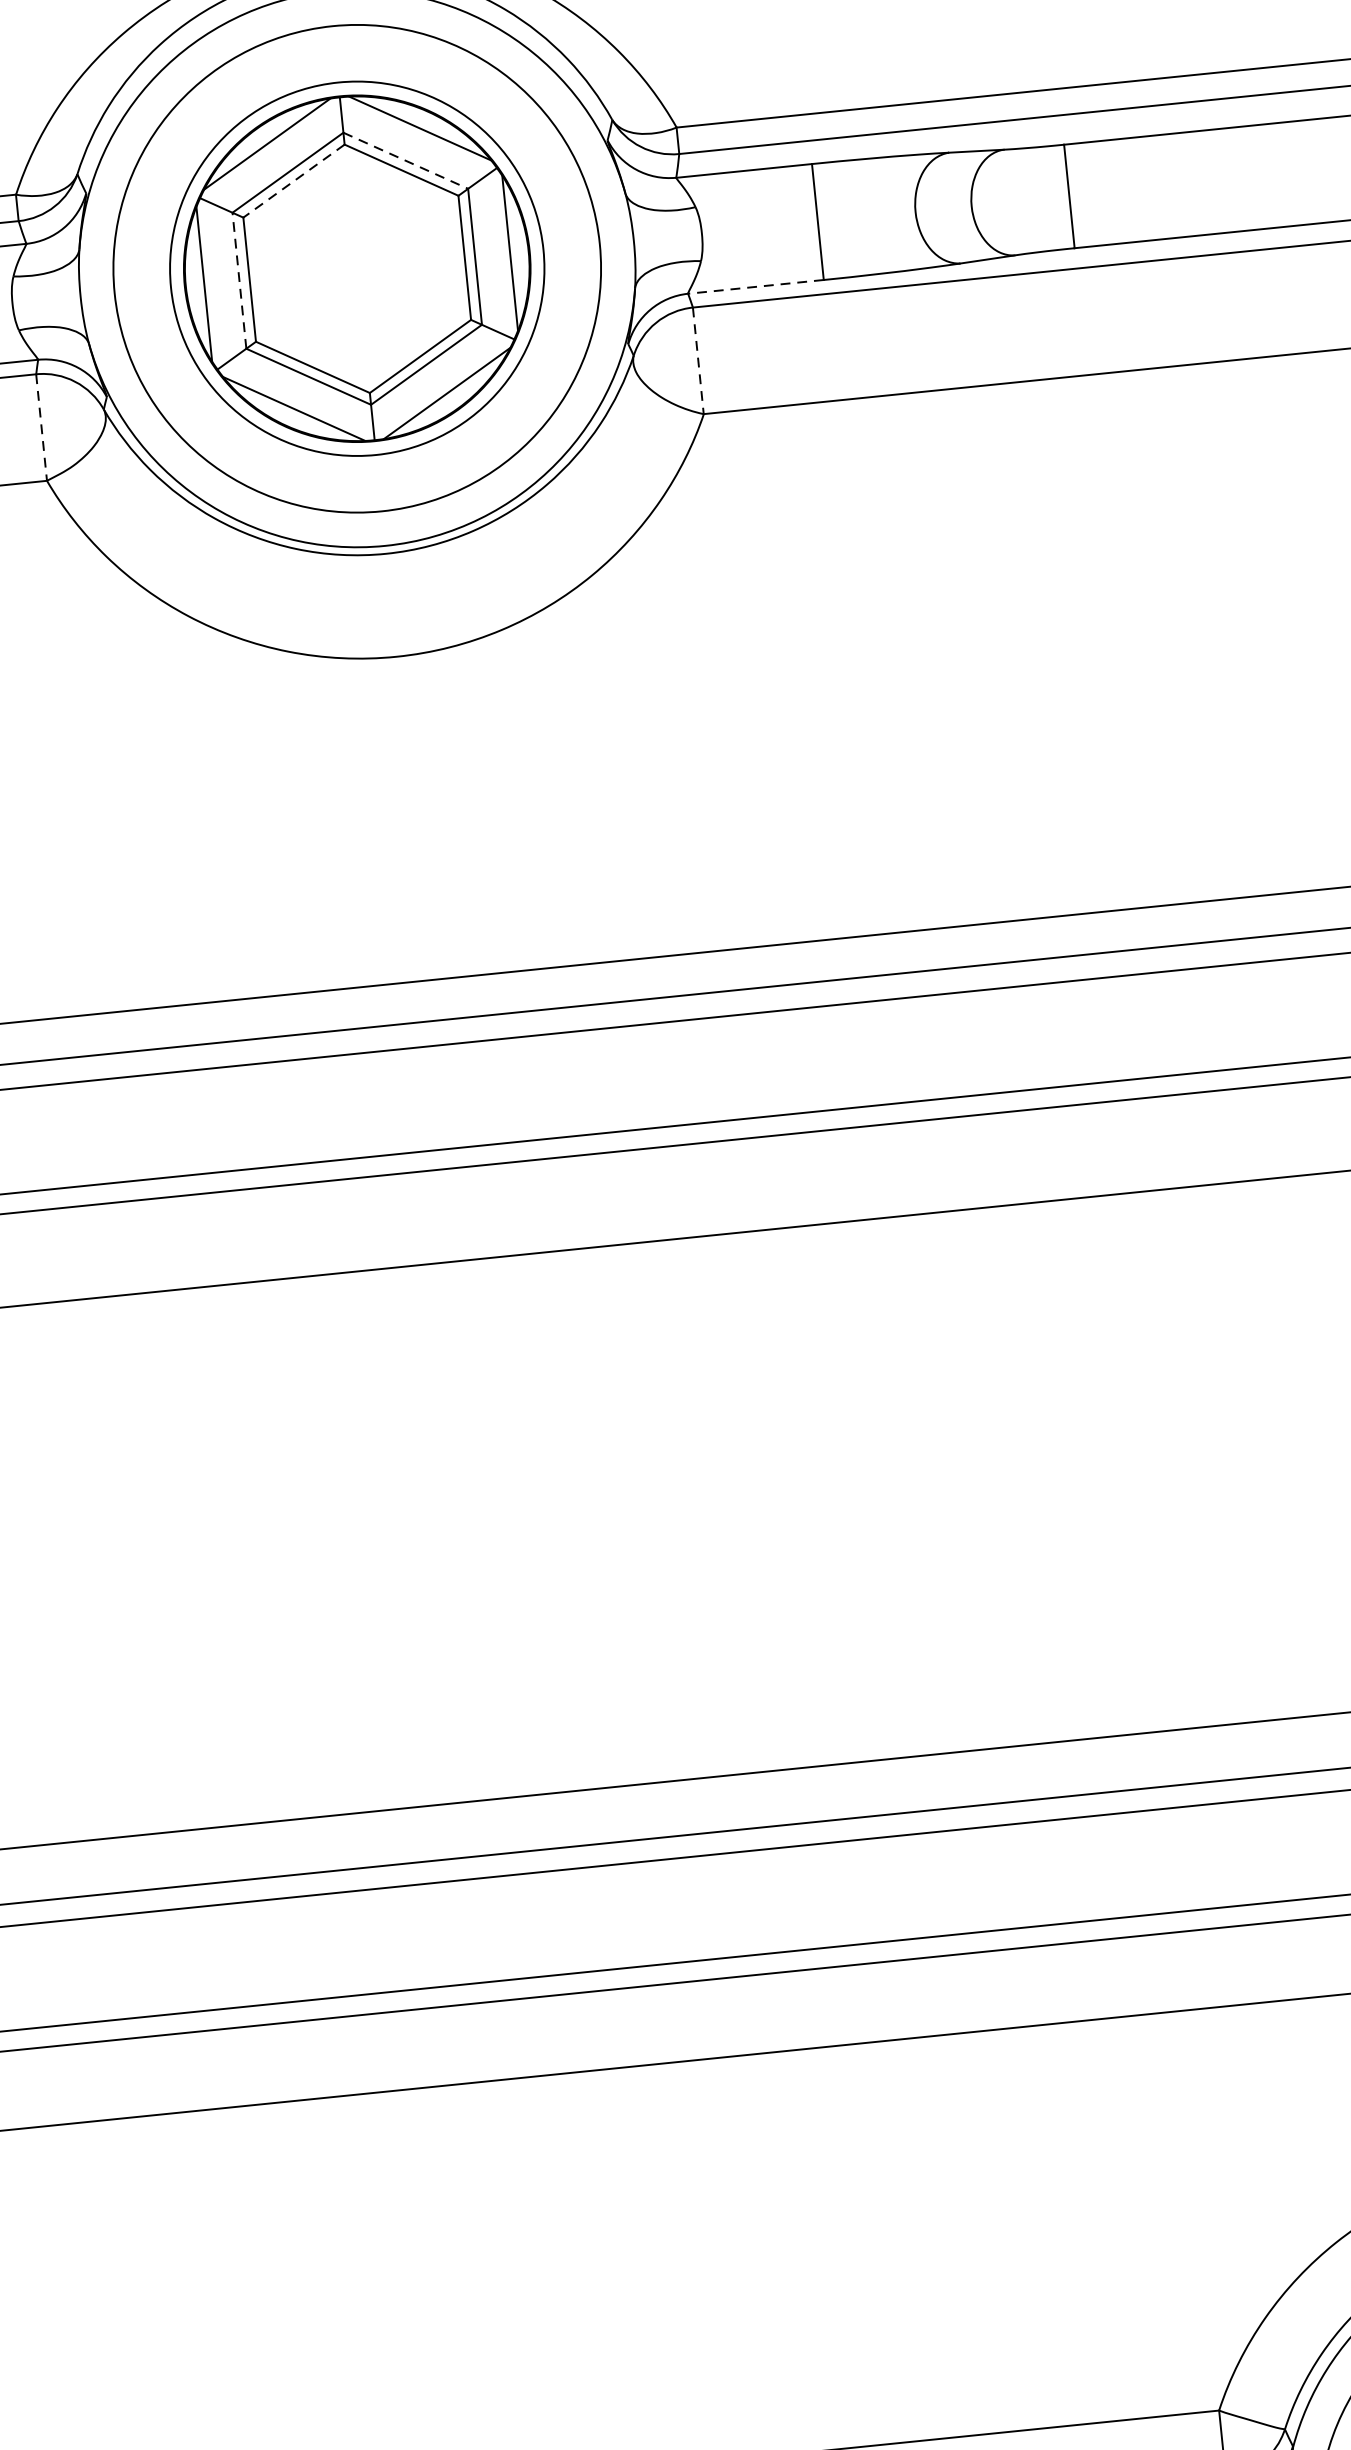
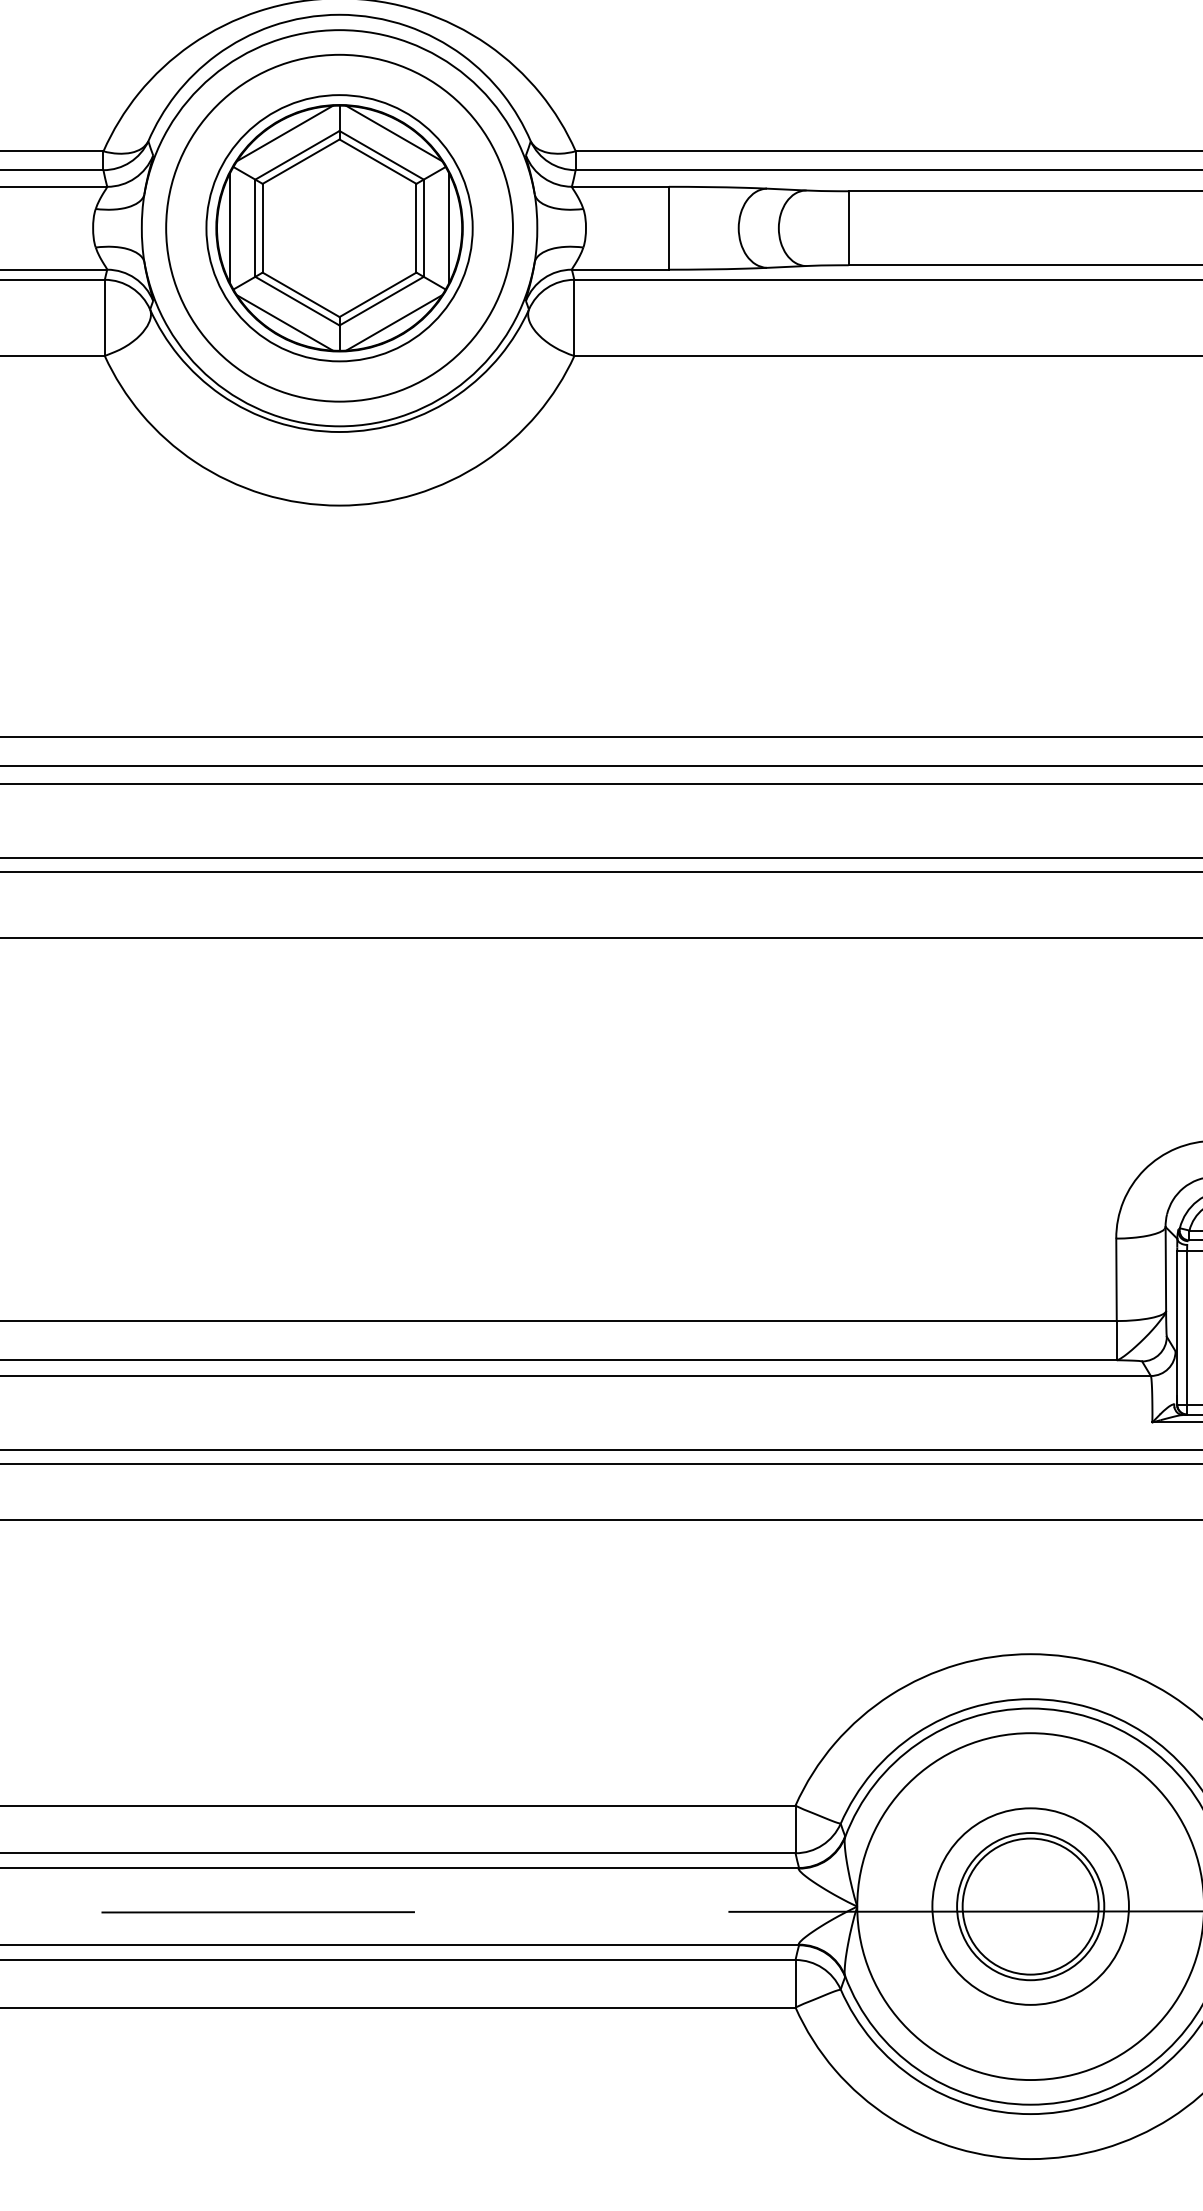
line: (405, 161) -> (381, 155), dashed -> solid
line: (293, 180) -> (300, 161), dashed -> solid
line: (239, 281) -> (255, 228), dashed -> solid
line: (756, 286) -> (620, 269), dashed -> solid
line: (698, 361) -> (574, 318), dashed -> solid
line: (41, 428) -> (104, 318), dashed -> solid

